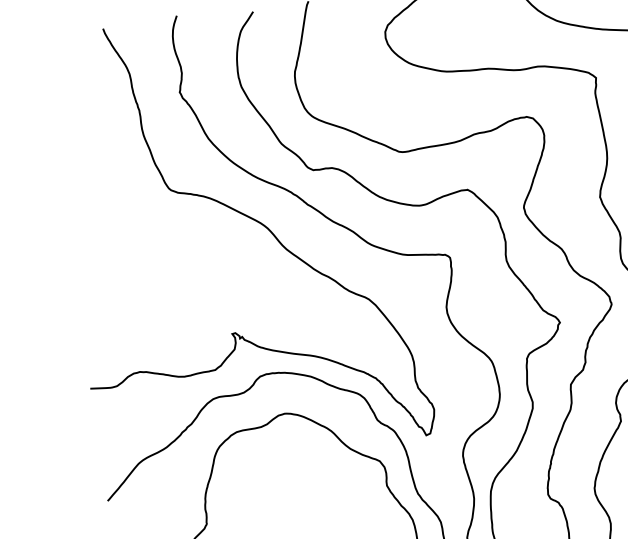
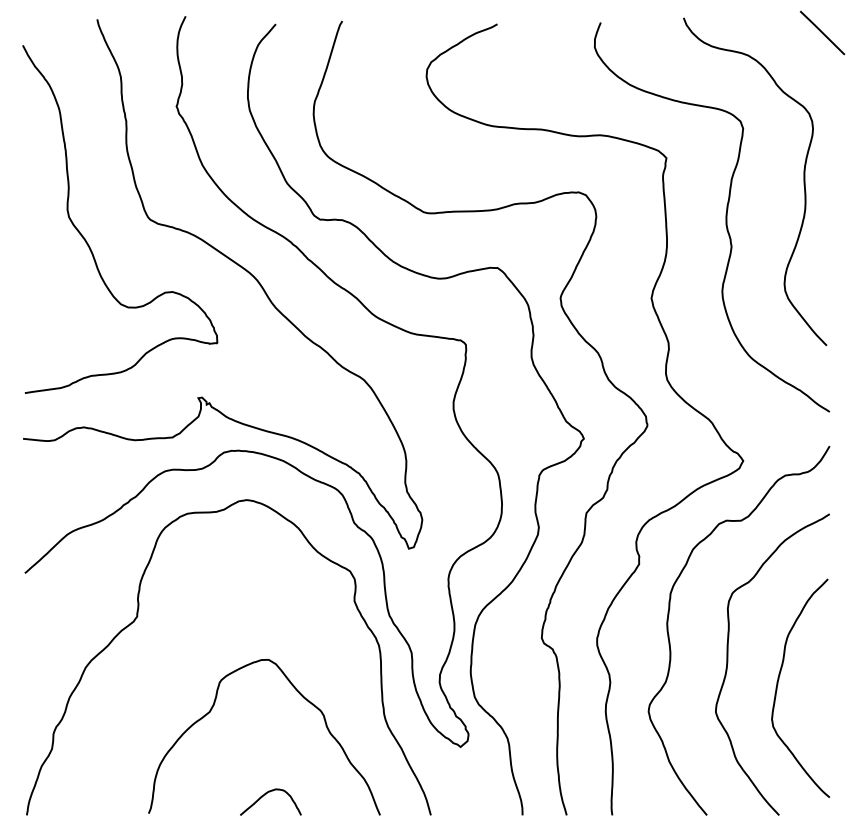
curve: (121, 215) -> (87, 241), added

